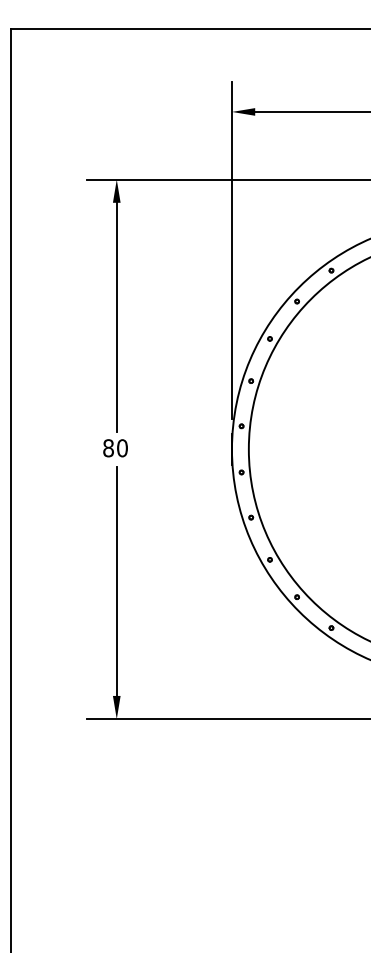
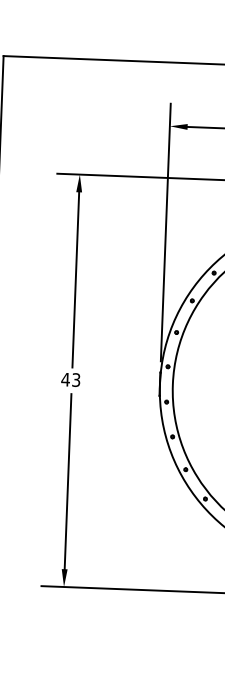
text: (114, 448) -> (70, 380), 80 -> 43

